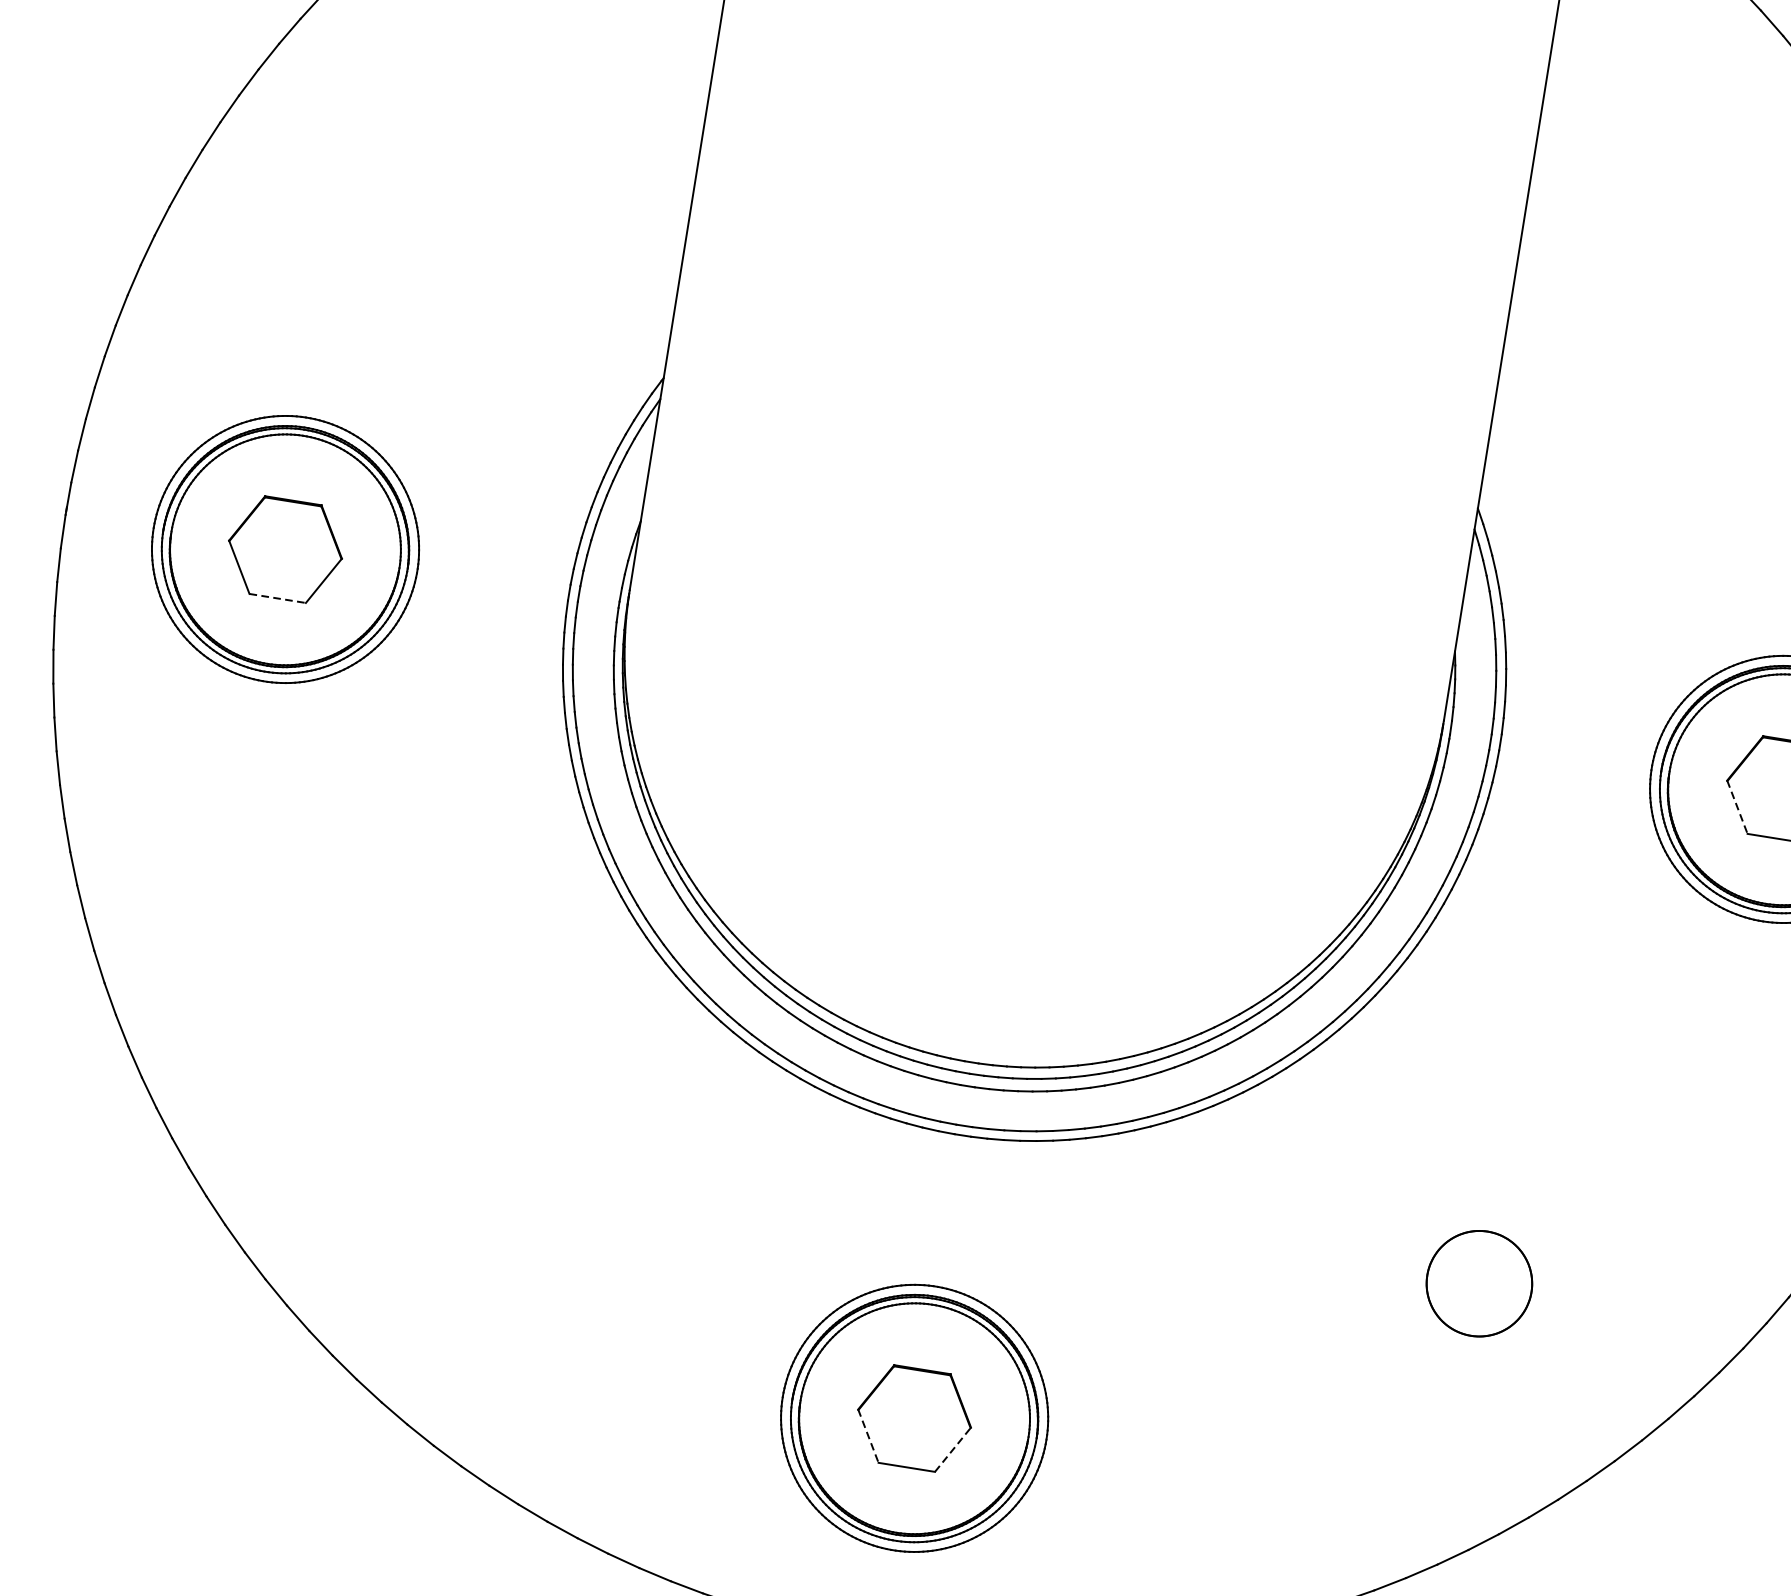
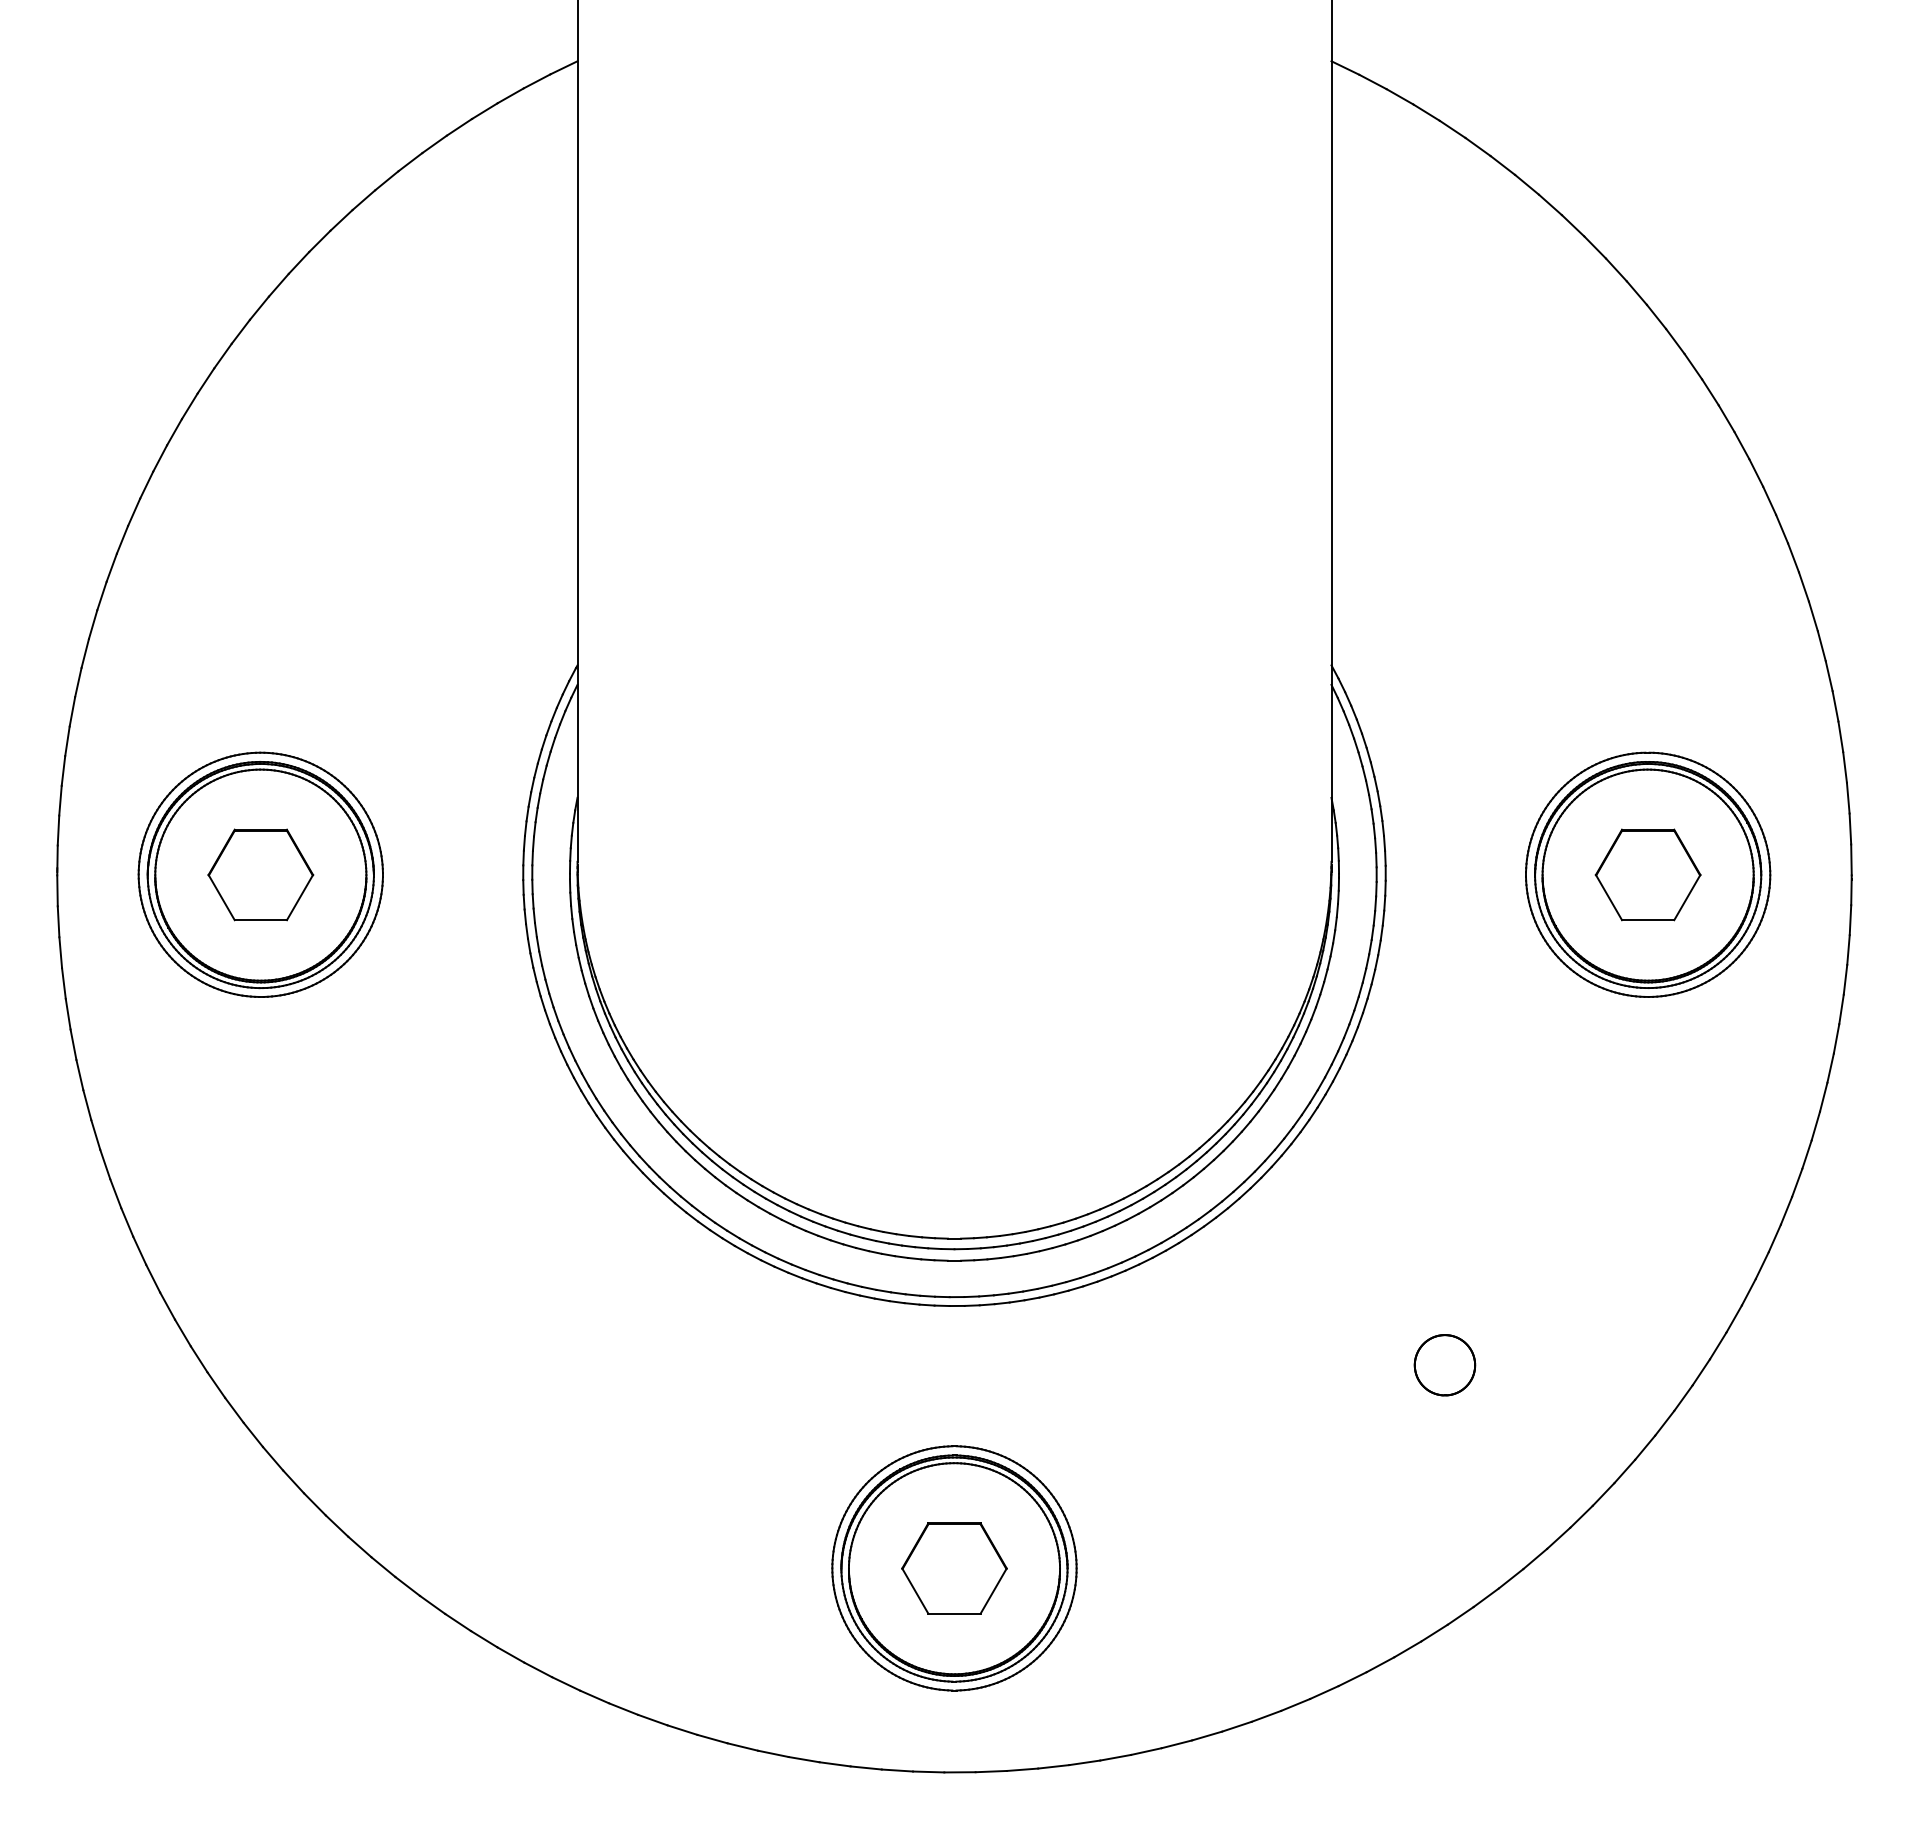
line: (278, 598) -> (261, 920), dashed -> solid
line: (1737, 808) -> (1609, 898), dashed -> solid
part: (1478, 1284) -> (1444, 1365), size x0.62
line: (868, 1436) -> (915, 1591), dashed -> solid
line: (952, 1449) -> (993, 1590), dashed -> solid

